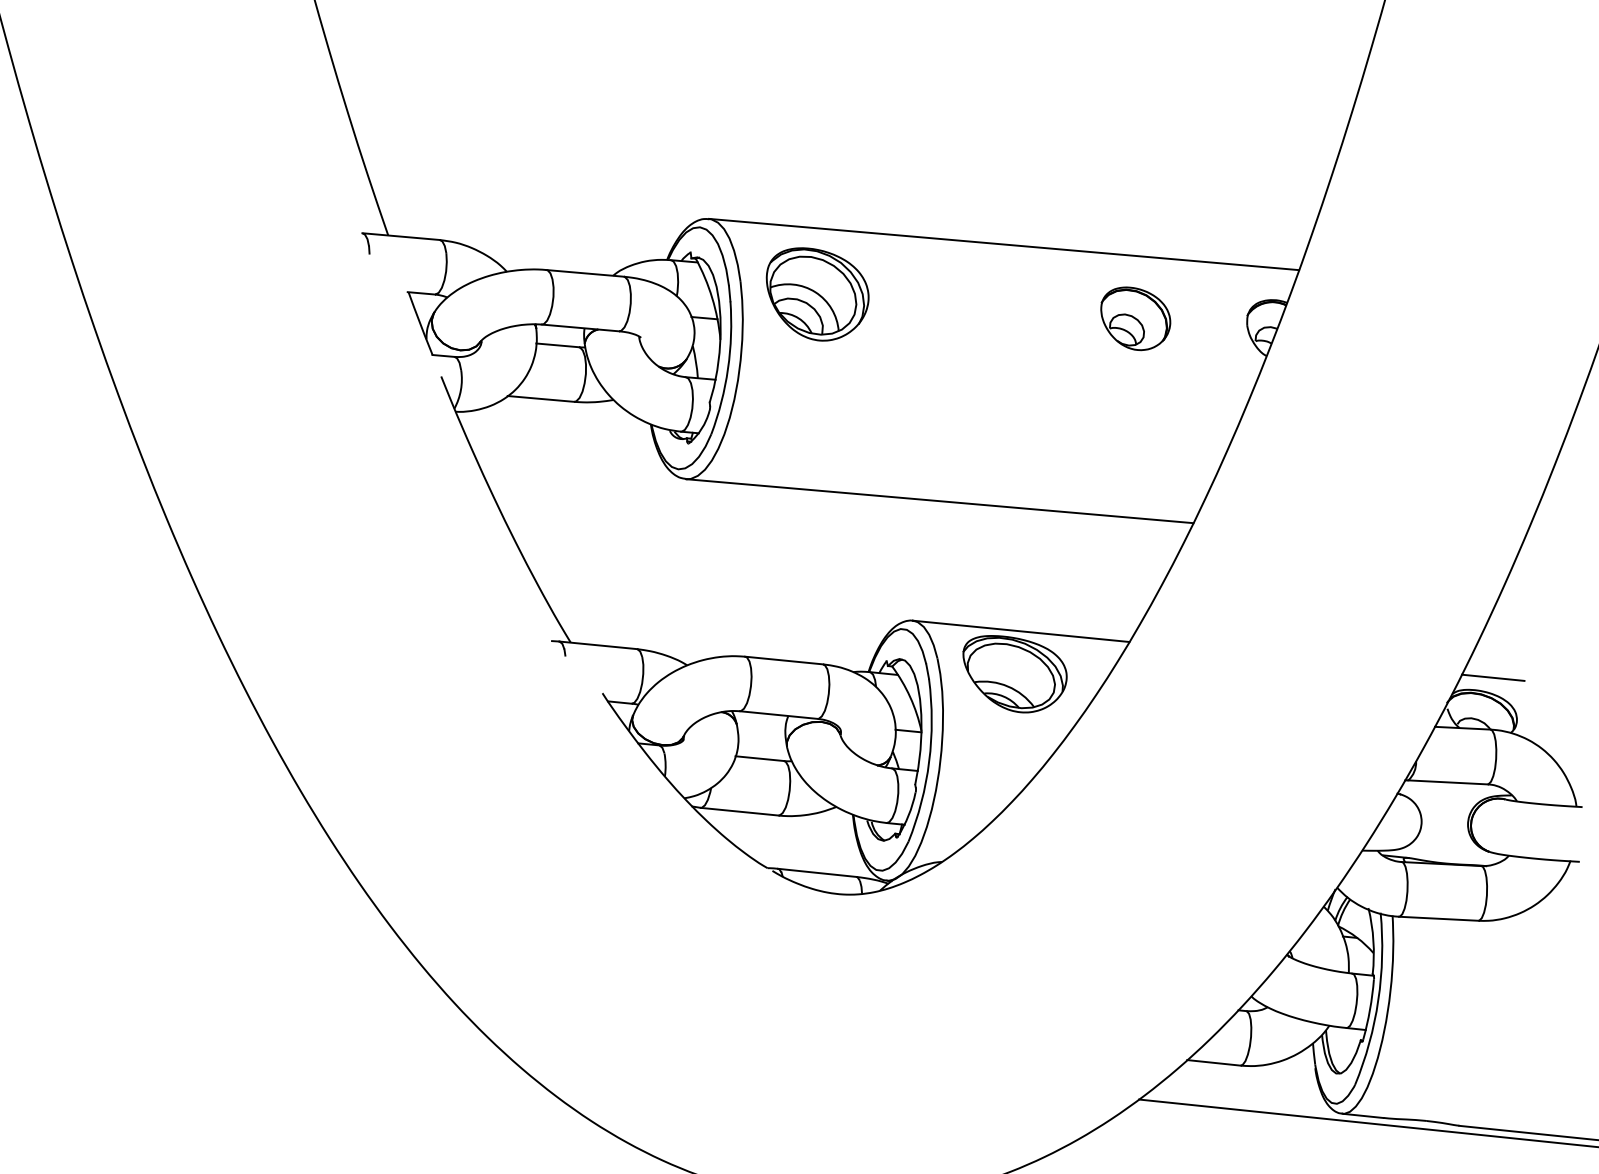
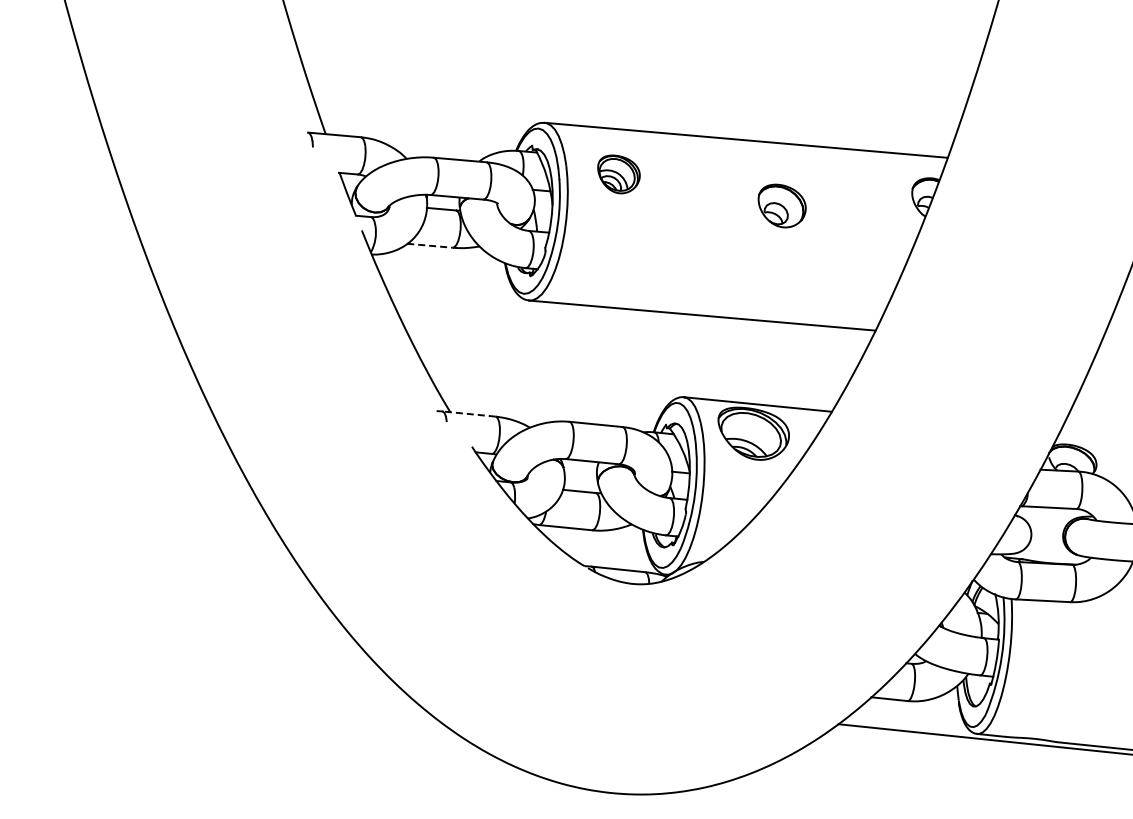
part: (816, 294) -> (618, 174), size x0.6
part: (1134, 317) -> (781, 205), moved
line: (541, 398) -> (430, 245), solid -> dashed
line: (598, 645) -> (469, 414), solid -> dashed
line: (1492, 678) -> (1079, 436), removed

